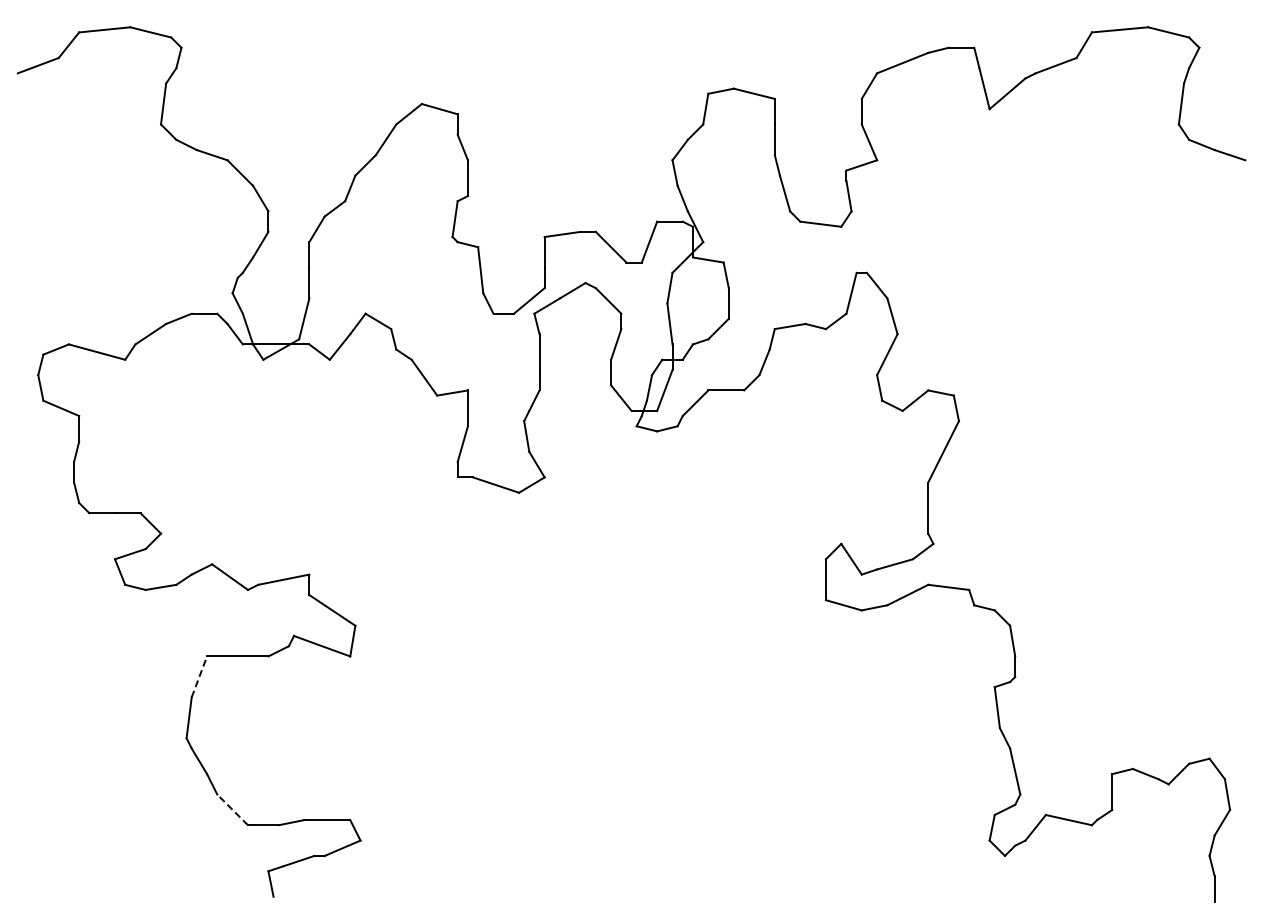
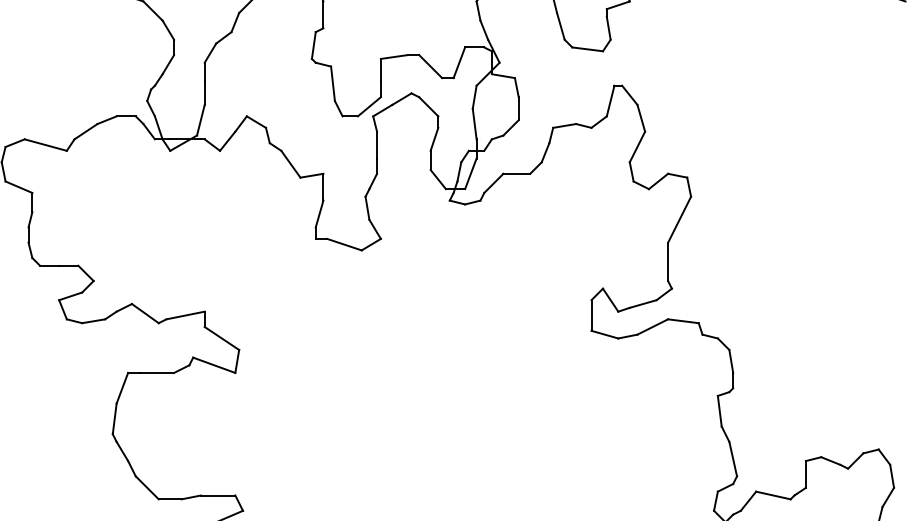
line: (199, 676) -> (122, 387), dashed -> solid
line: (232, 809) -> (147, 487), dashed -> solid

